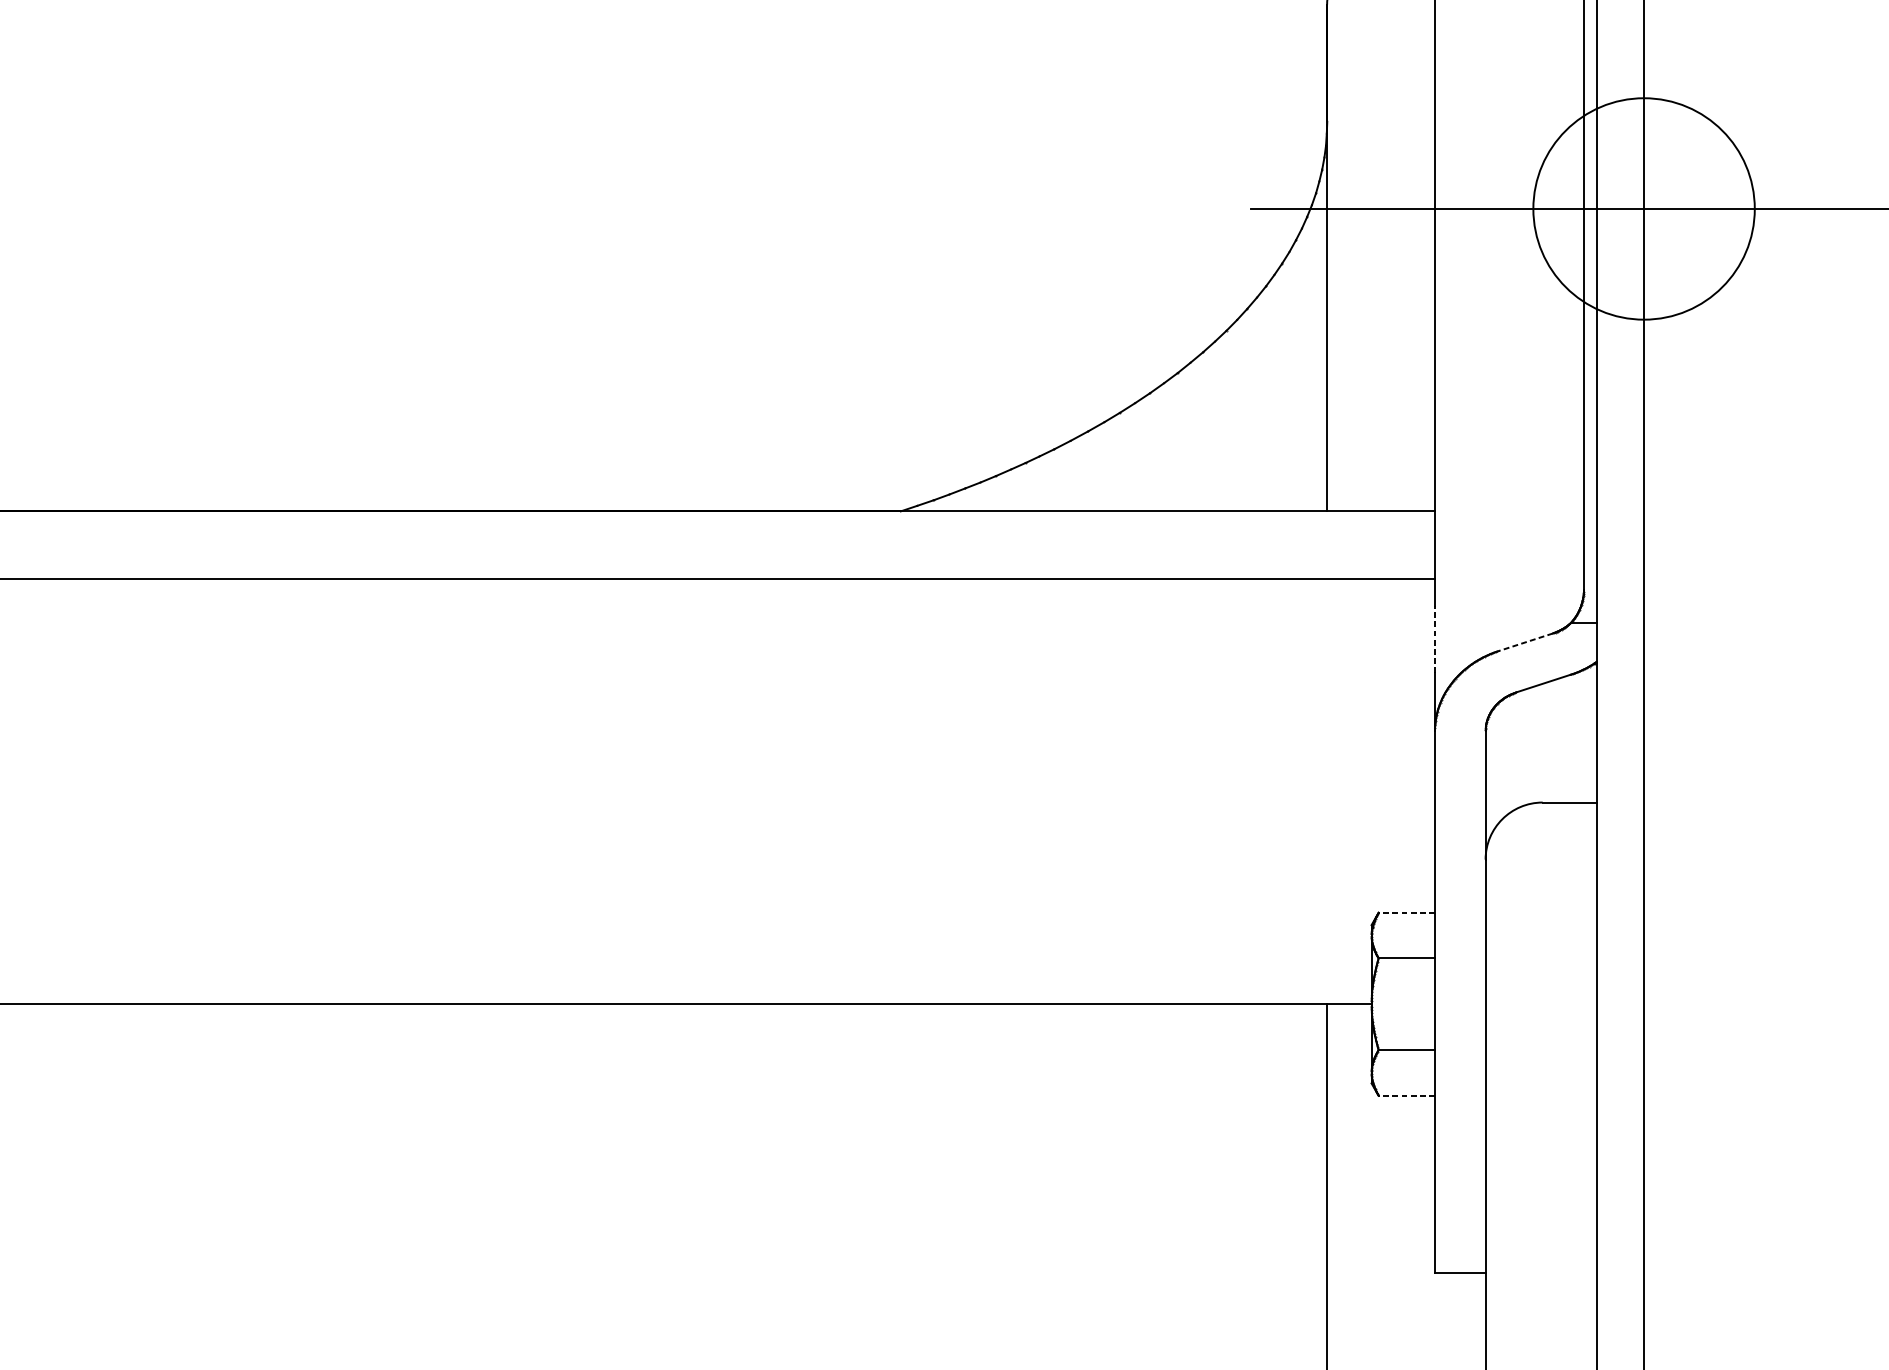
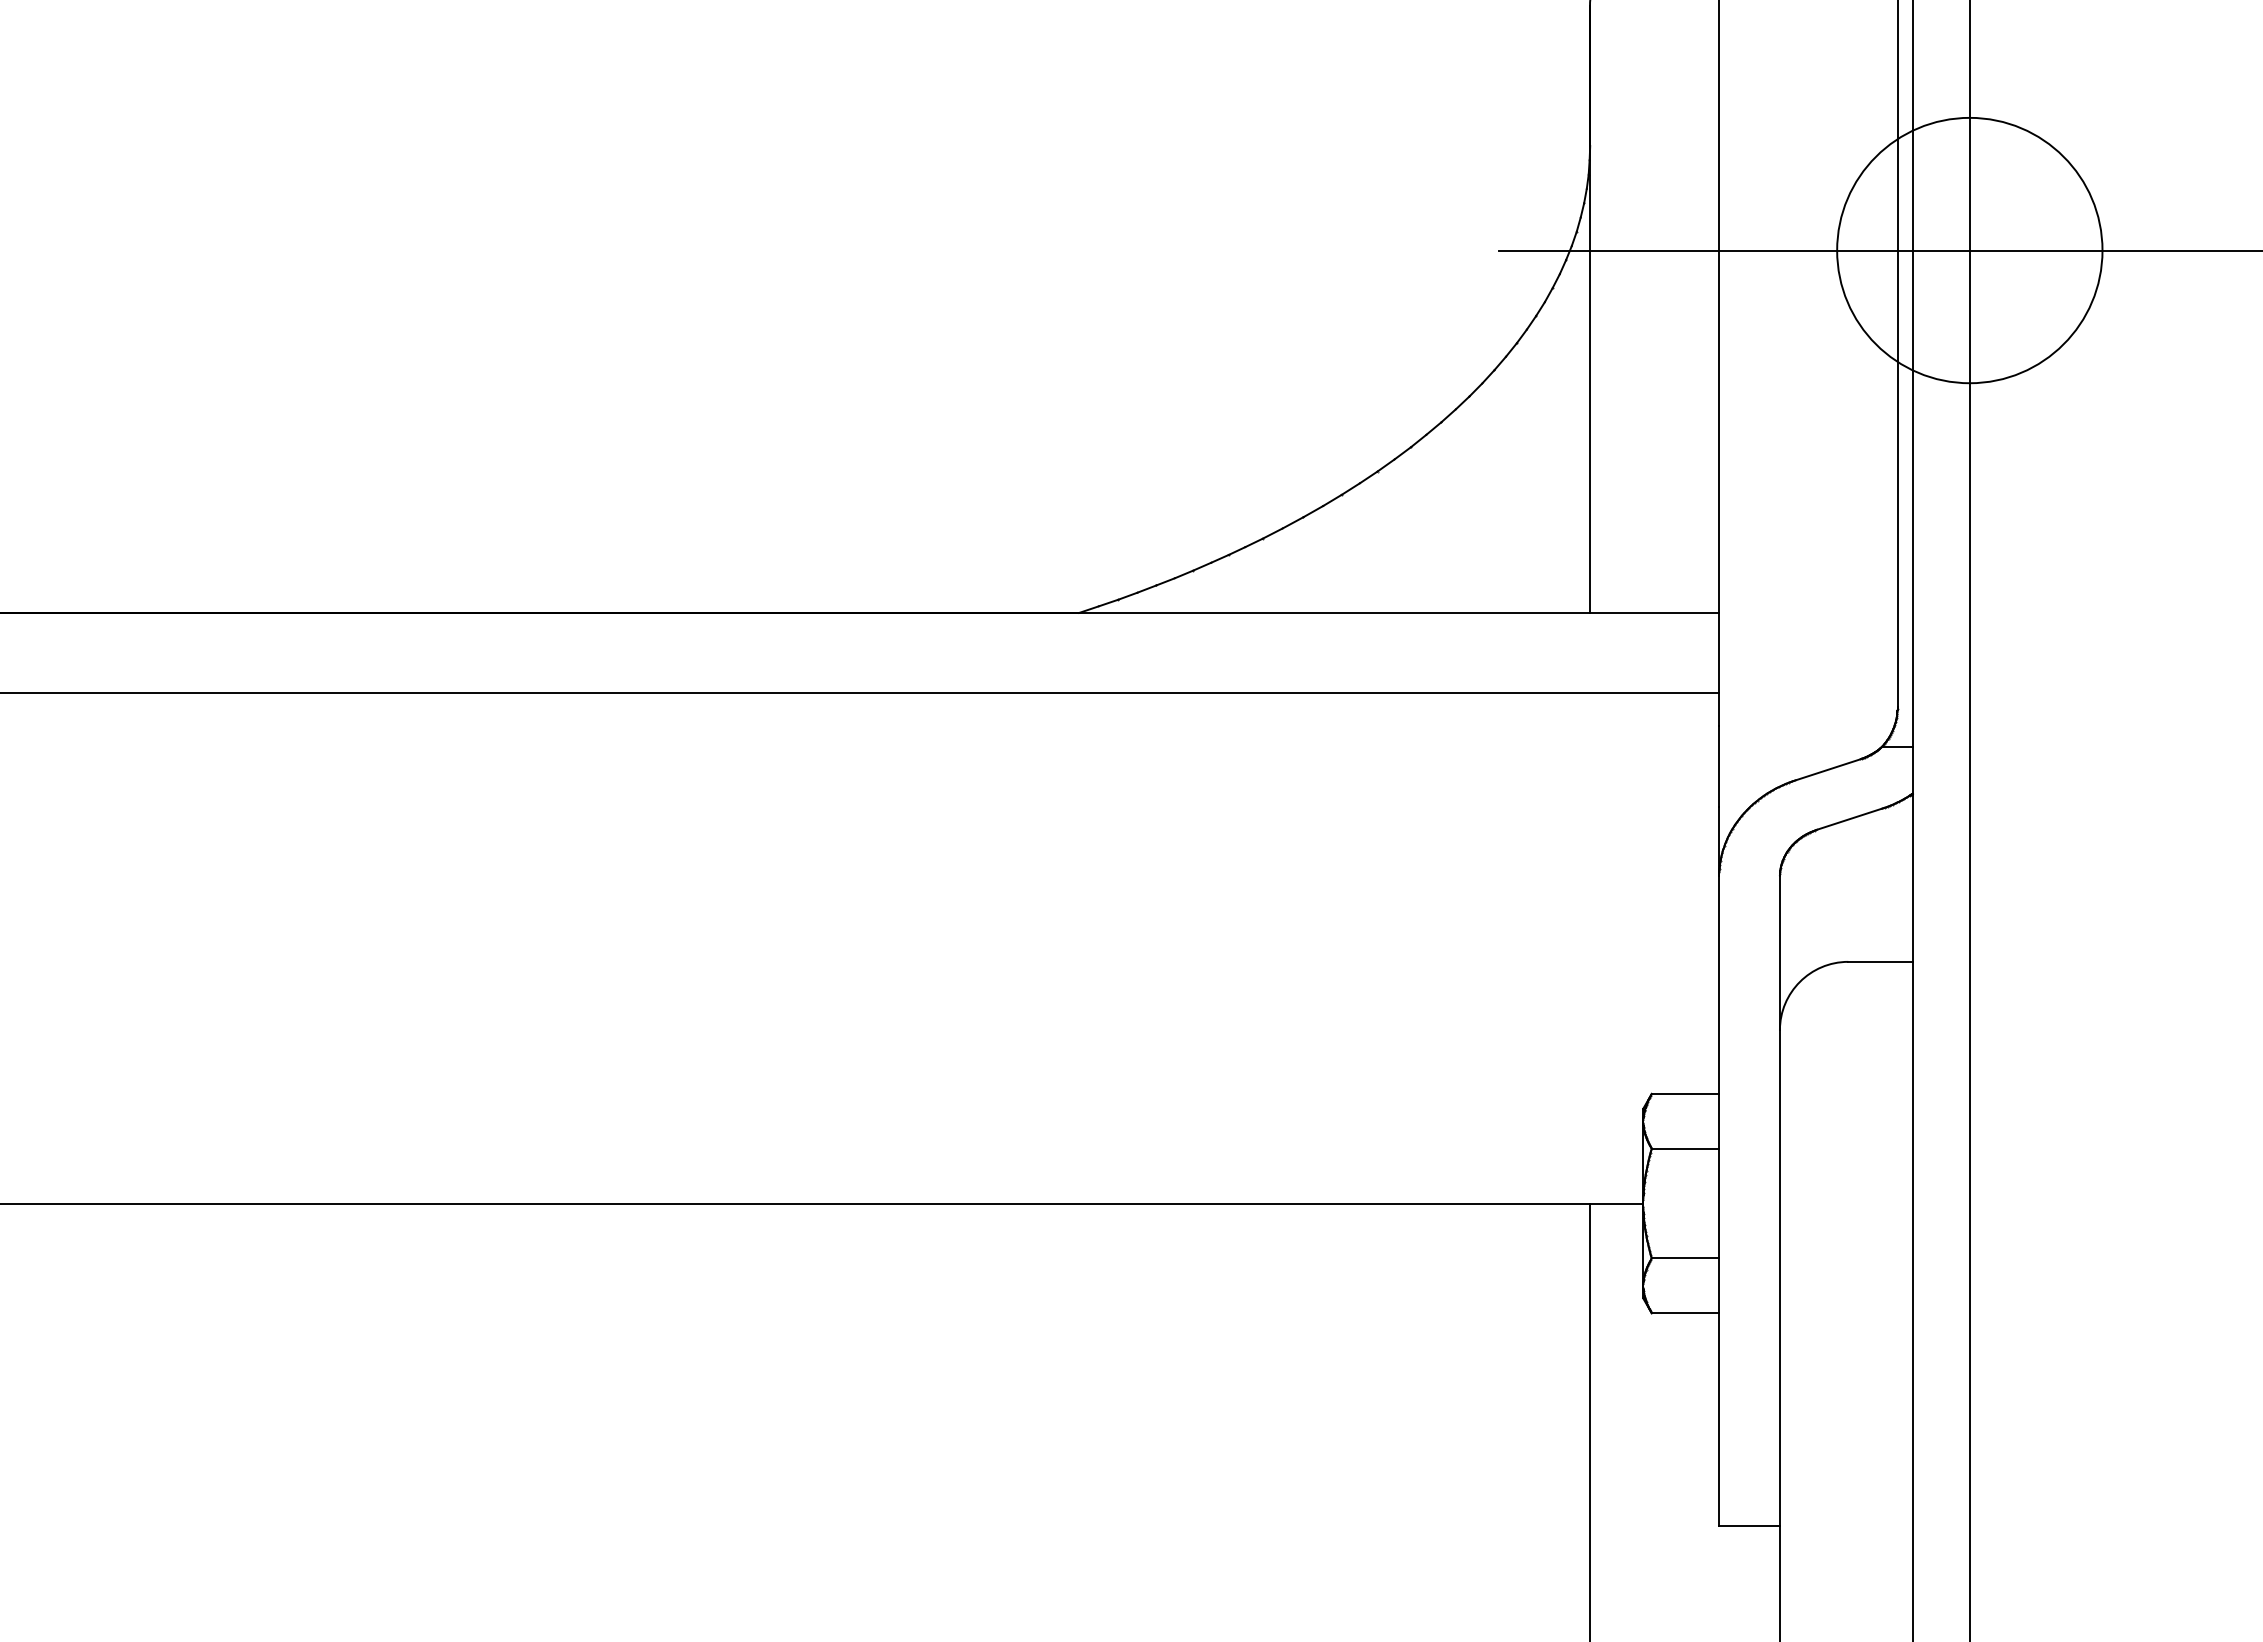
line: (1435, 638) -> (1719, 765), dashed -> solid
line: (1525, 642) -> (1827, 769), dashed -> solid
line: (1406, 912) -> (1685, 1093), dashed -> solid
line: (1406, 1095) -> (1685, 1313), dashed -> solid

